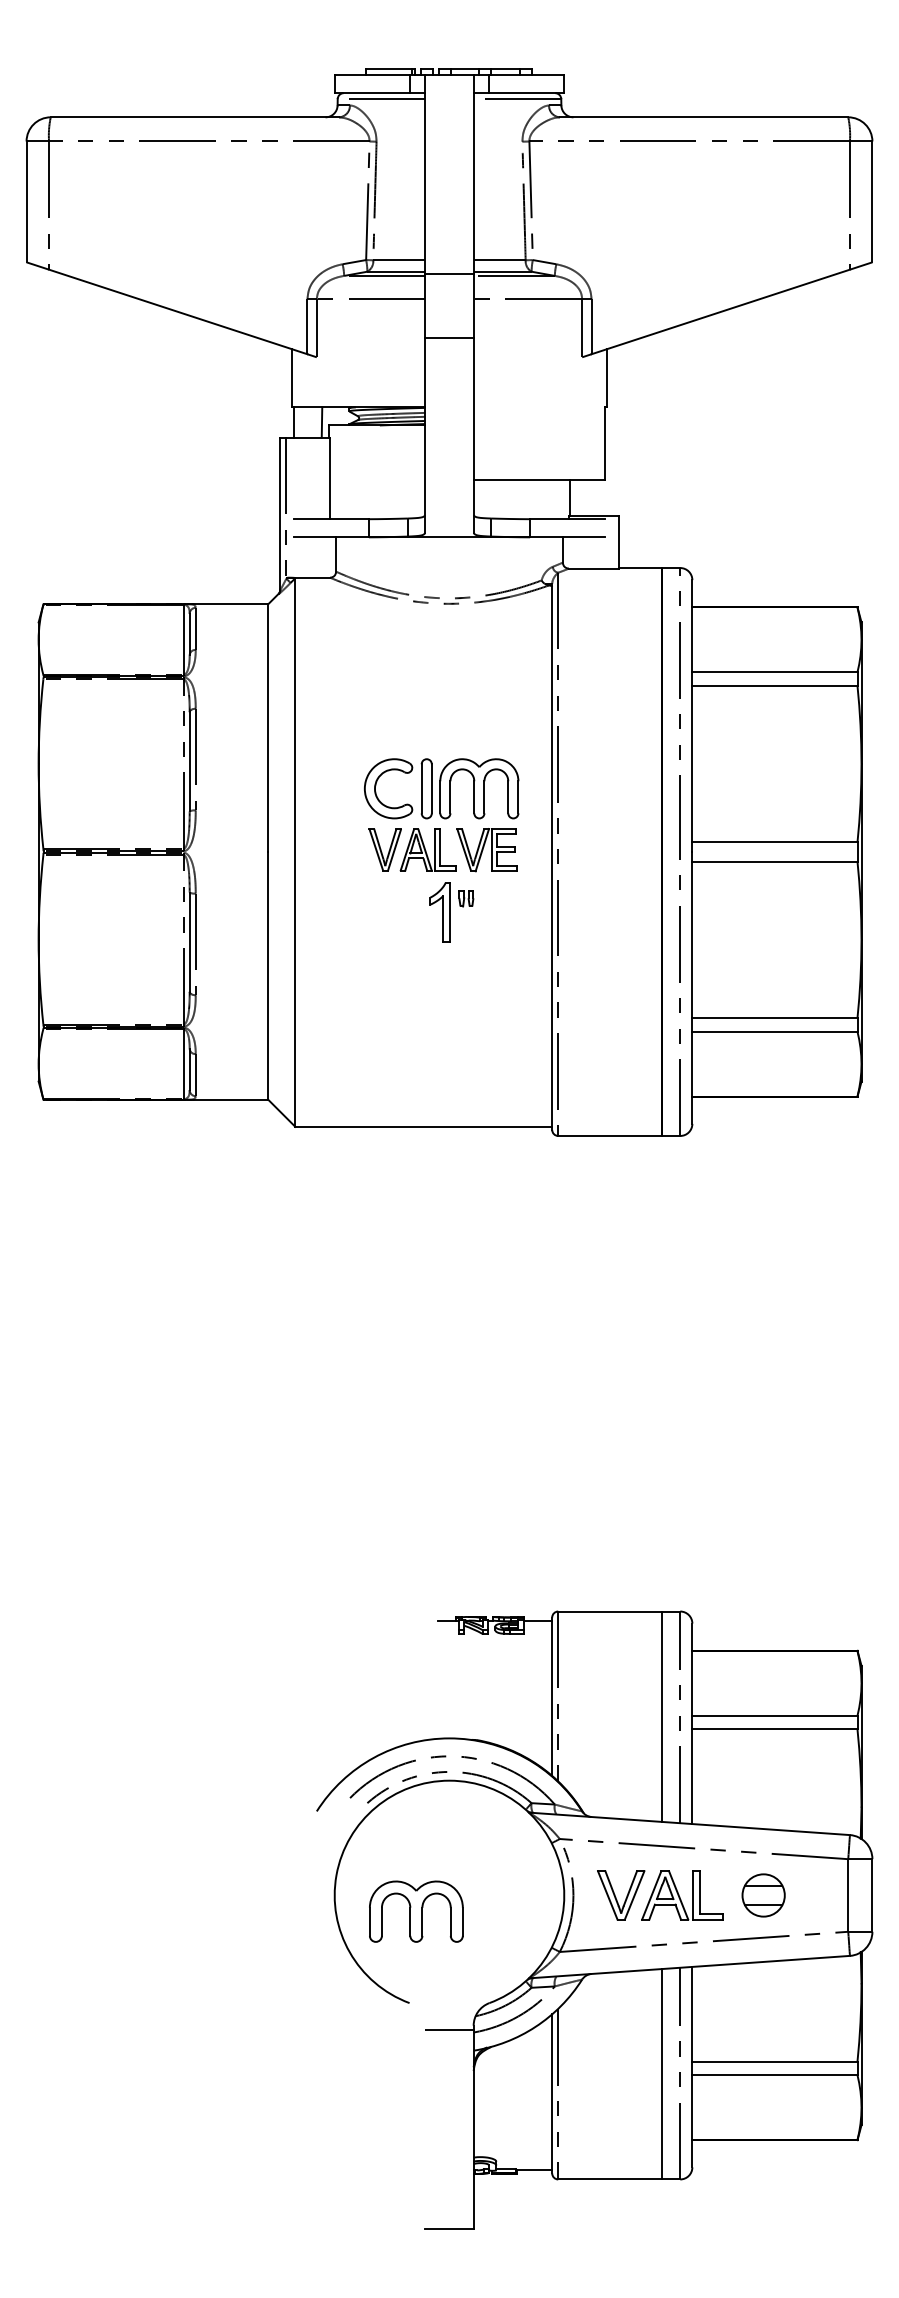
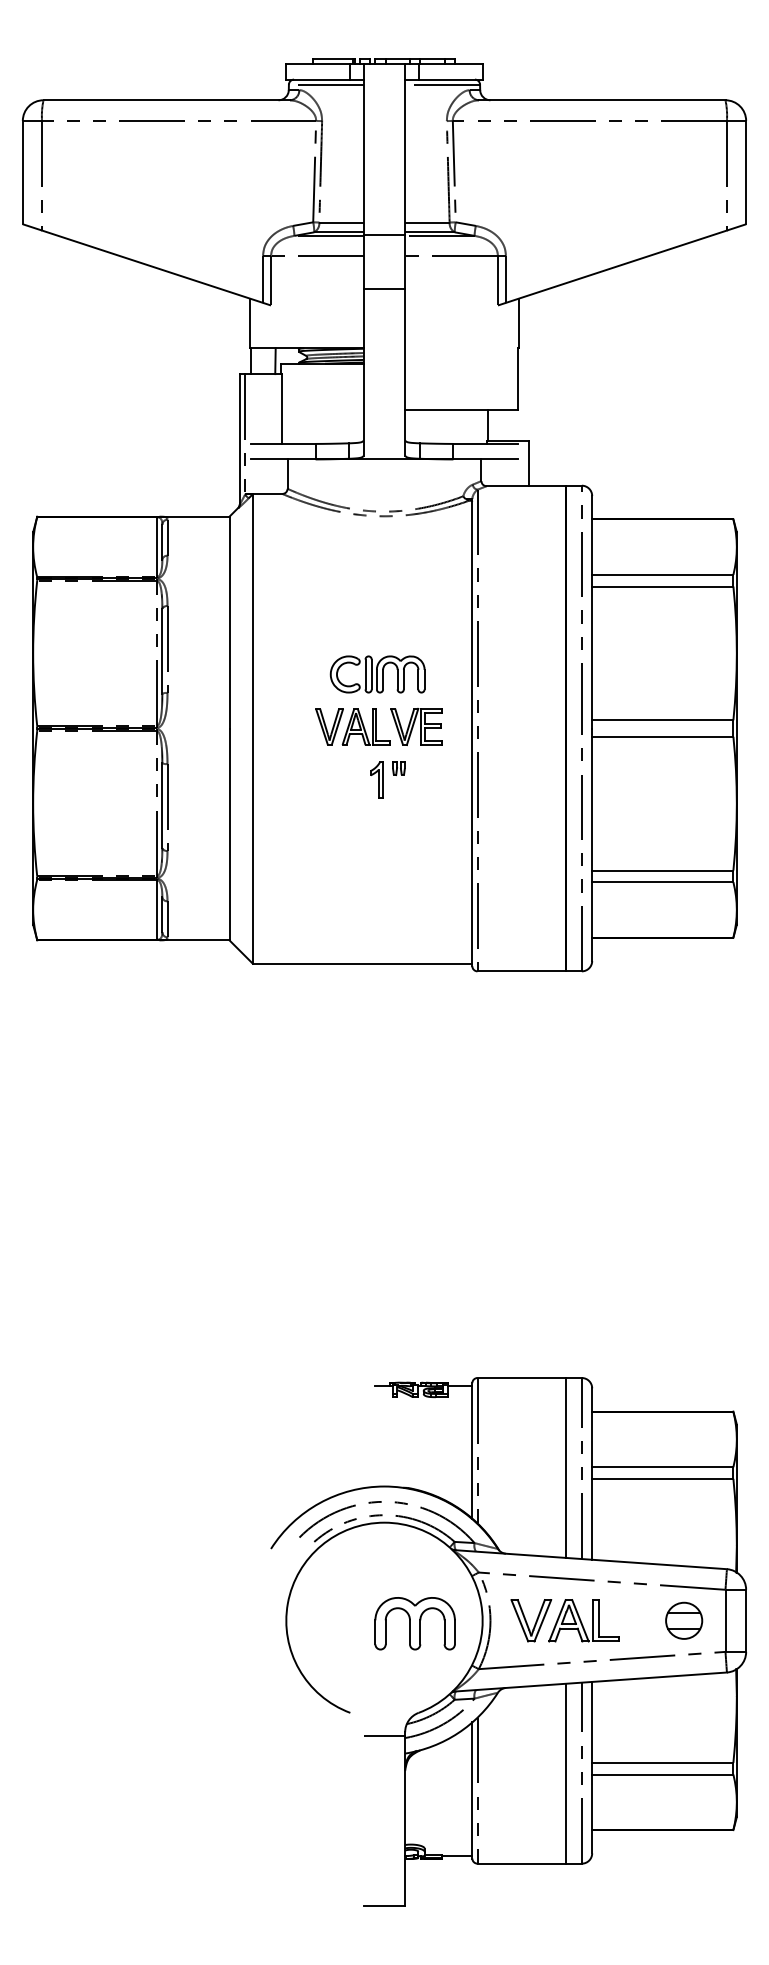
part: (441, 788) -> (377, 674), size x0.71
part: (440, 911) -> (376, 779), size x0.71
part: (764, 1895) -> (684, 1620), moved
part: (415, 1911) -> (414, 1623), moved

